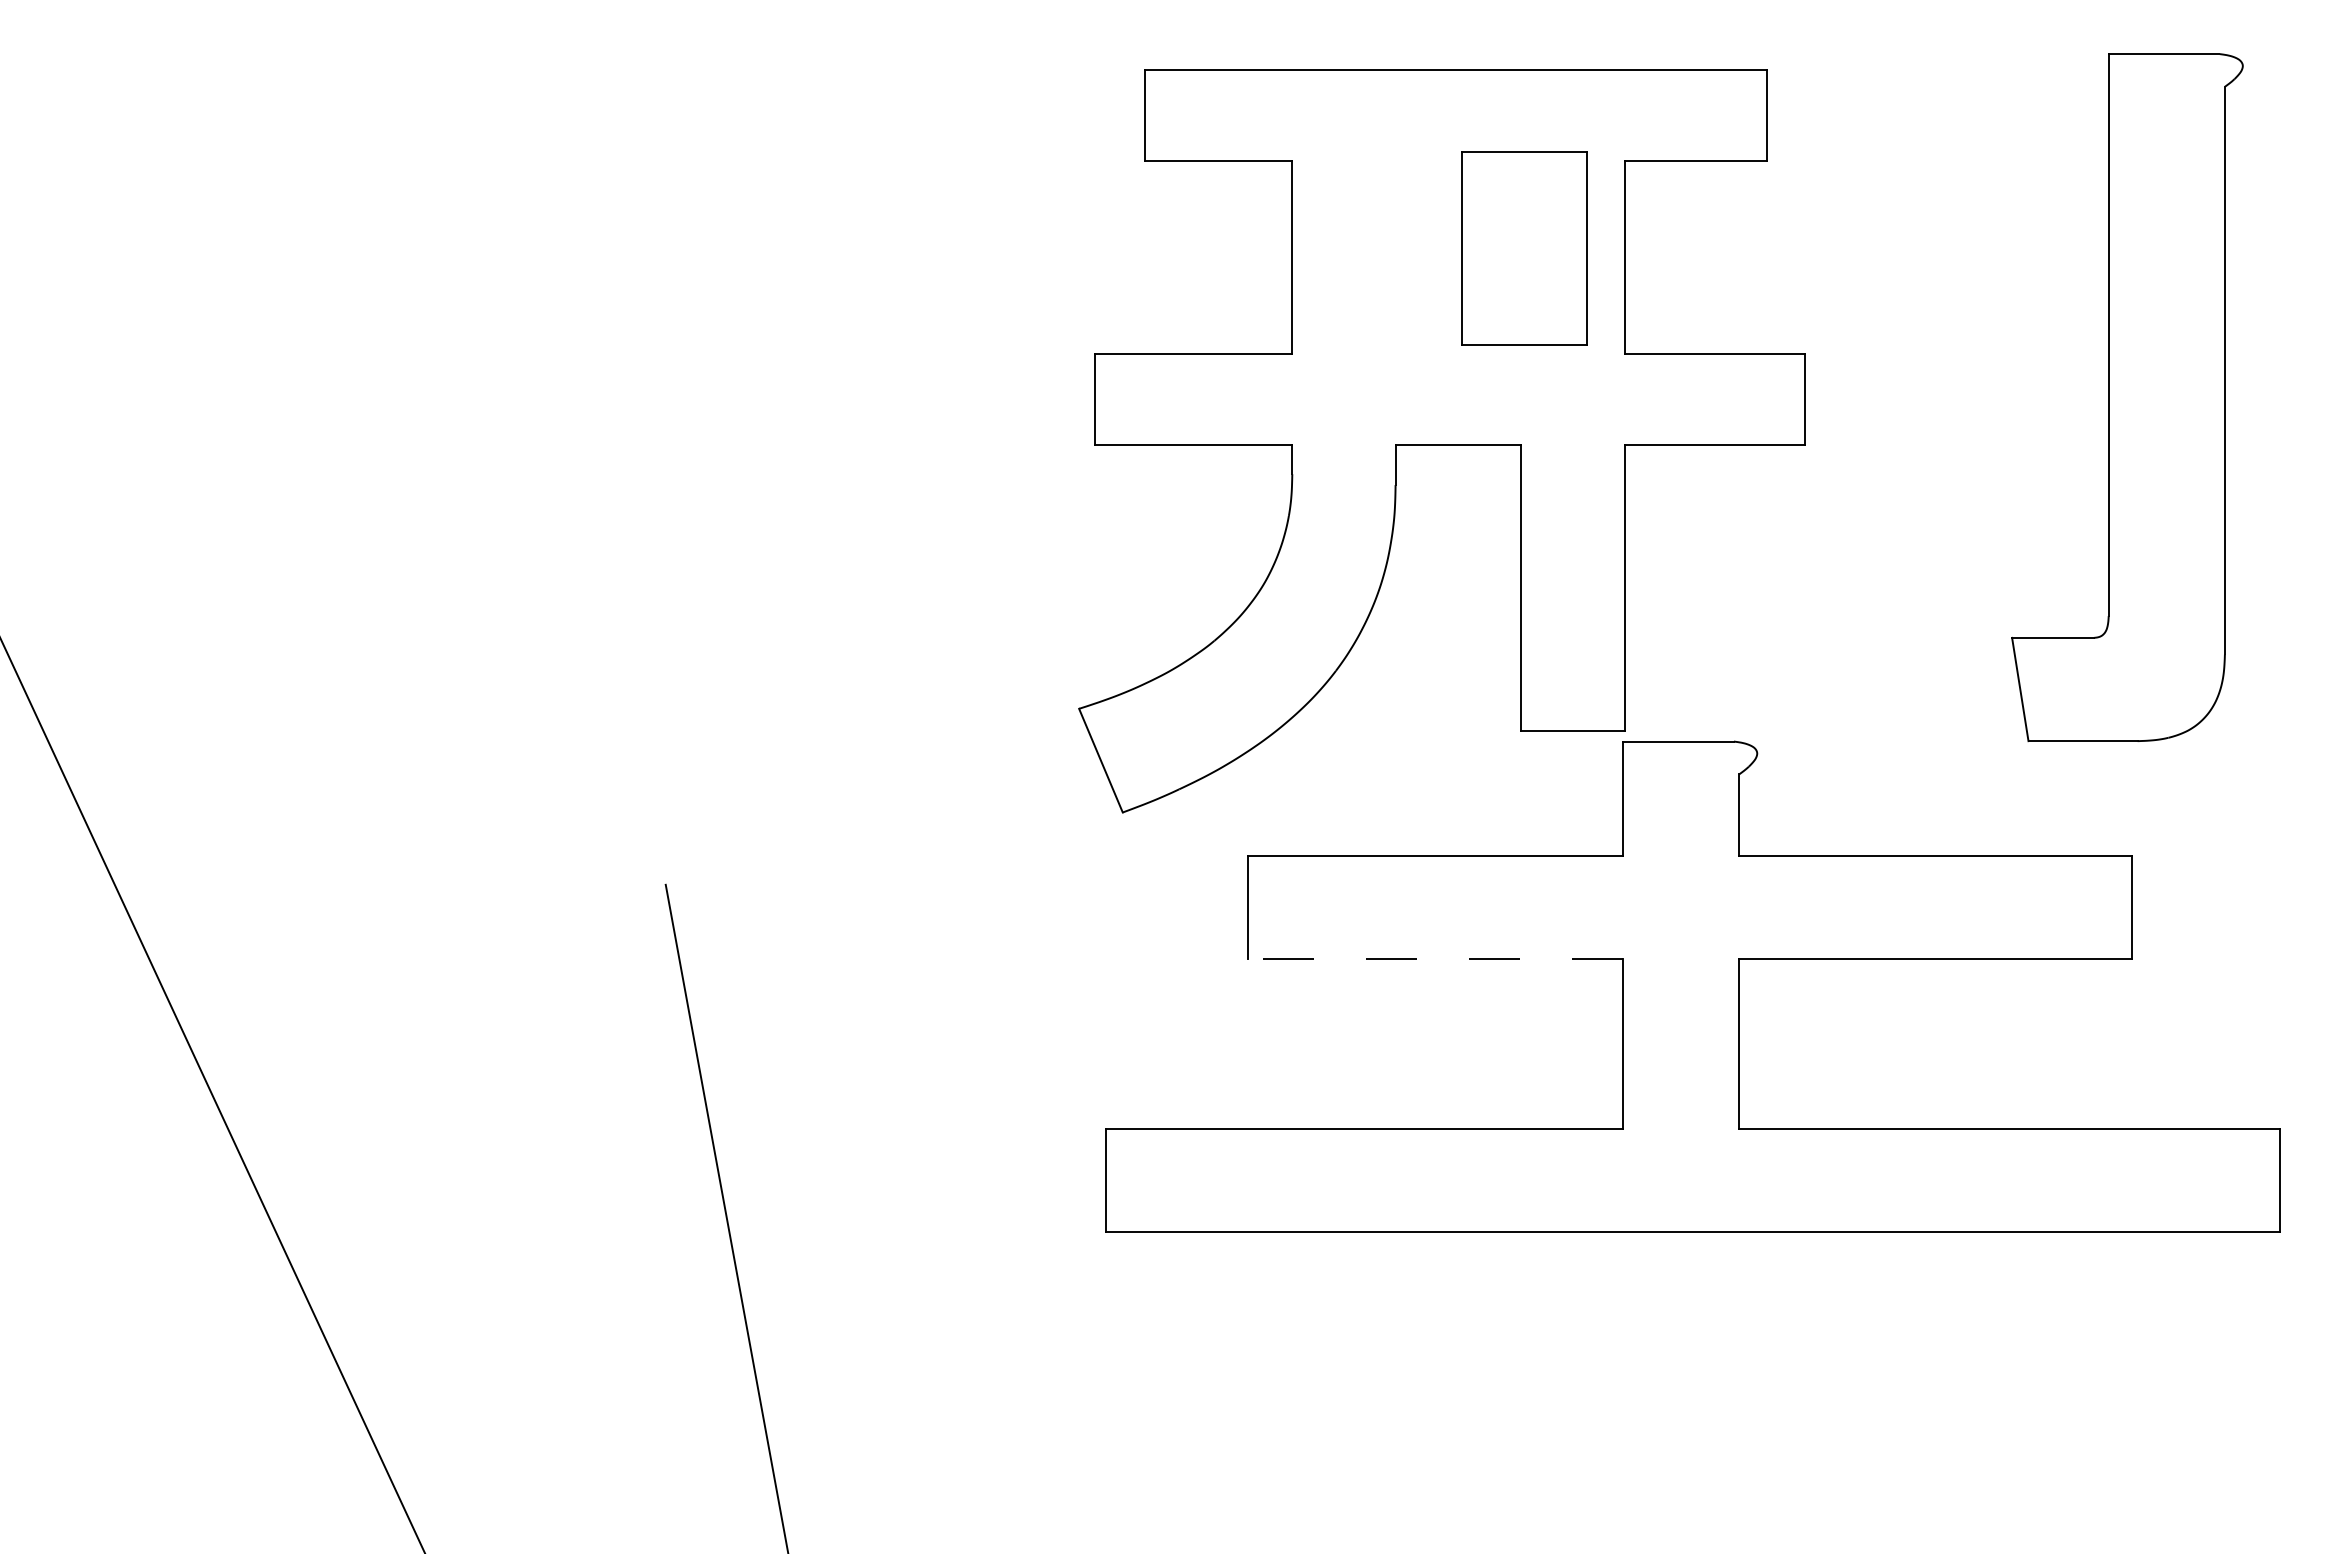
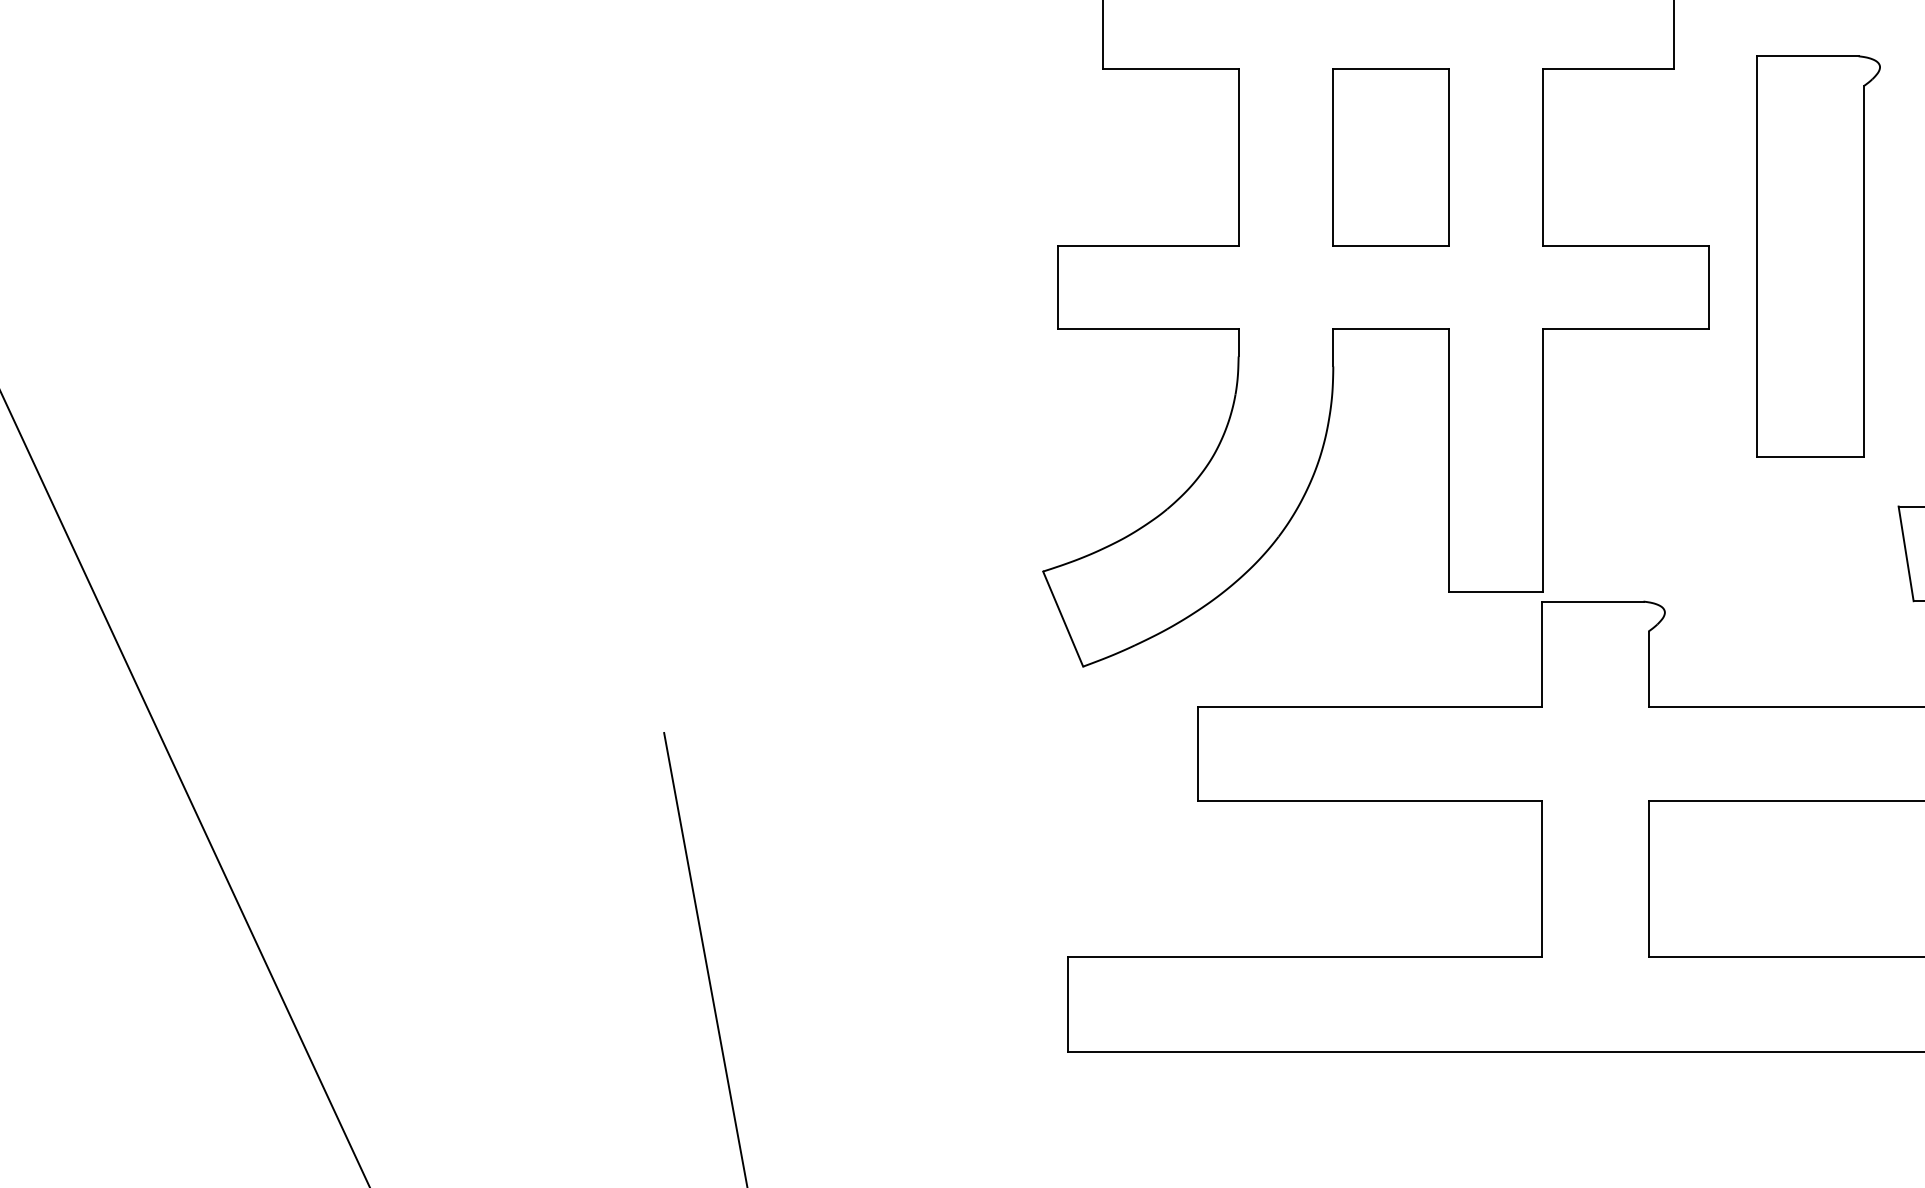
part: (1524, 248) -> (1391, 157), moved
part: (1924, 364) -> (1818, 255), added
line: (1435, 959) -> (1369, 801), dashed -> solid

